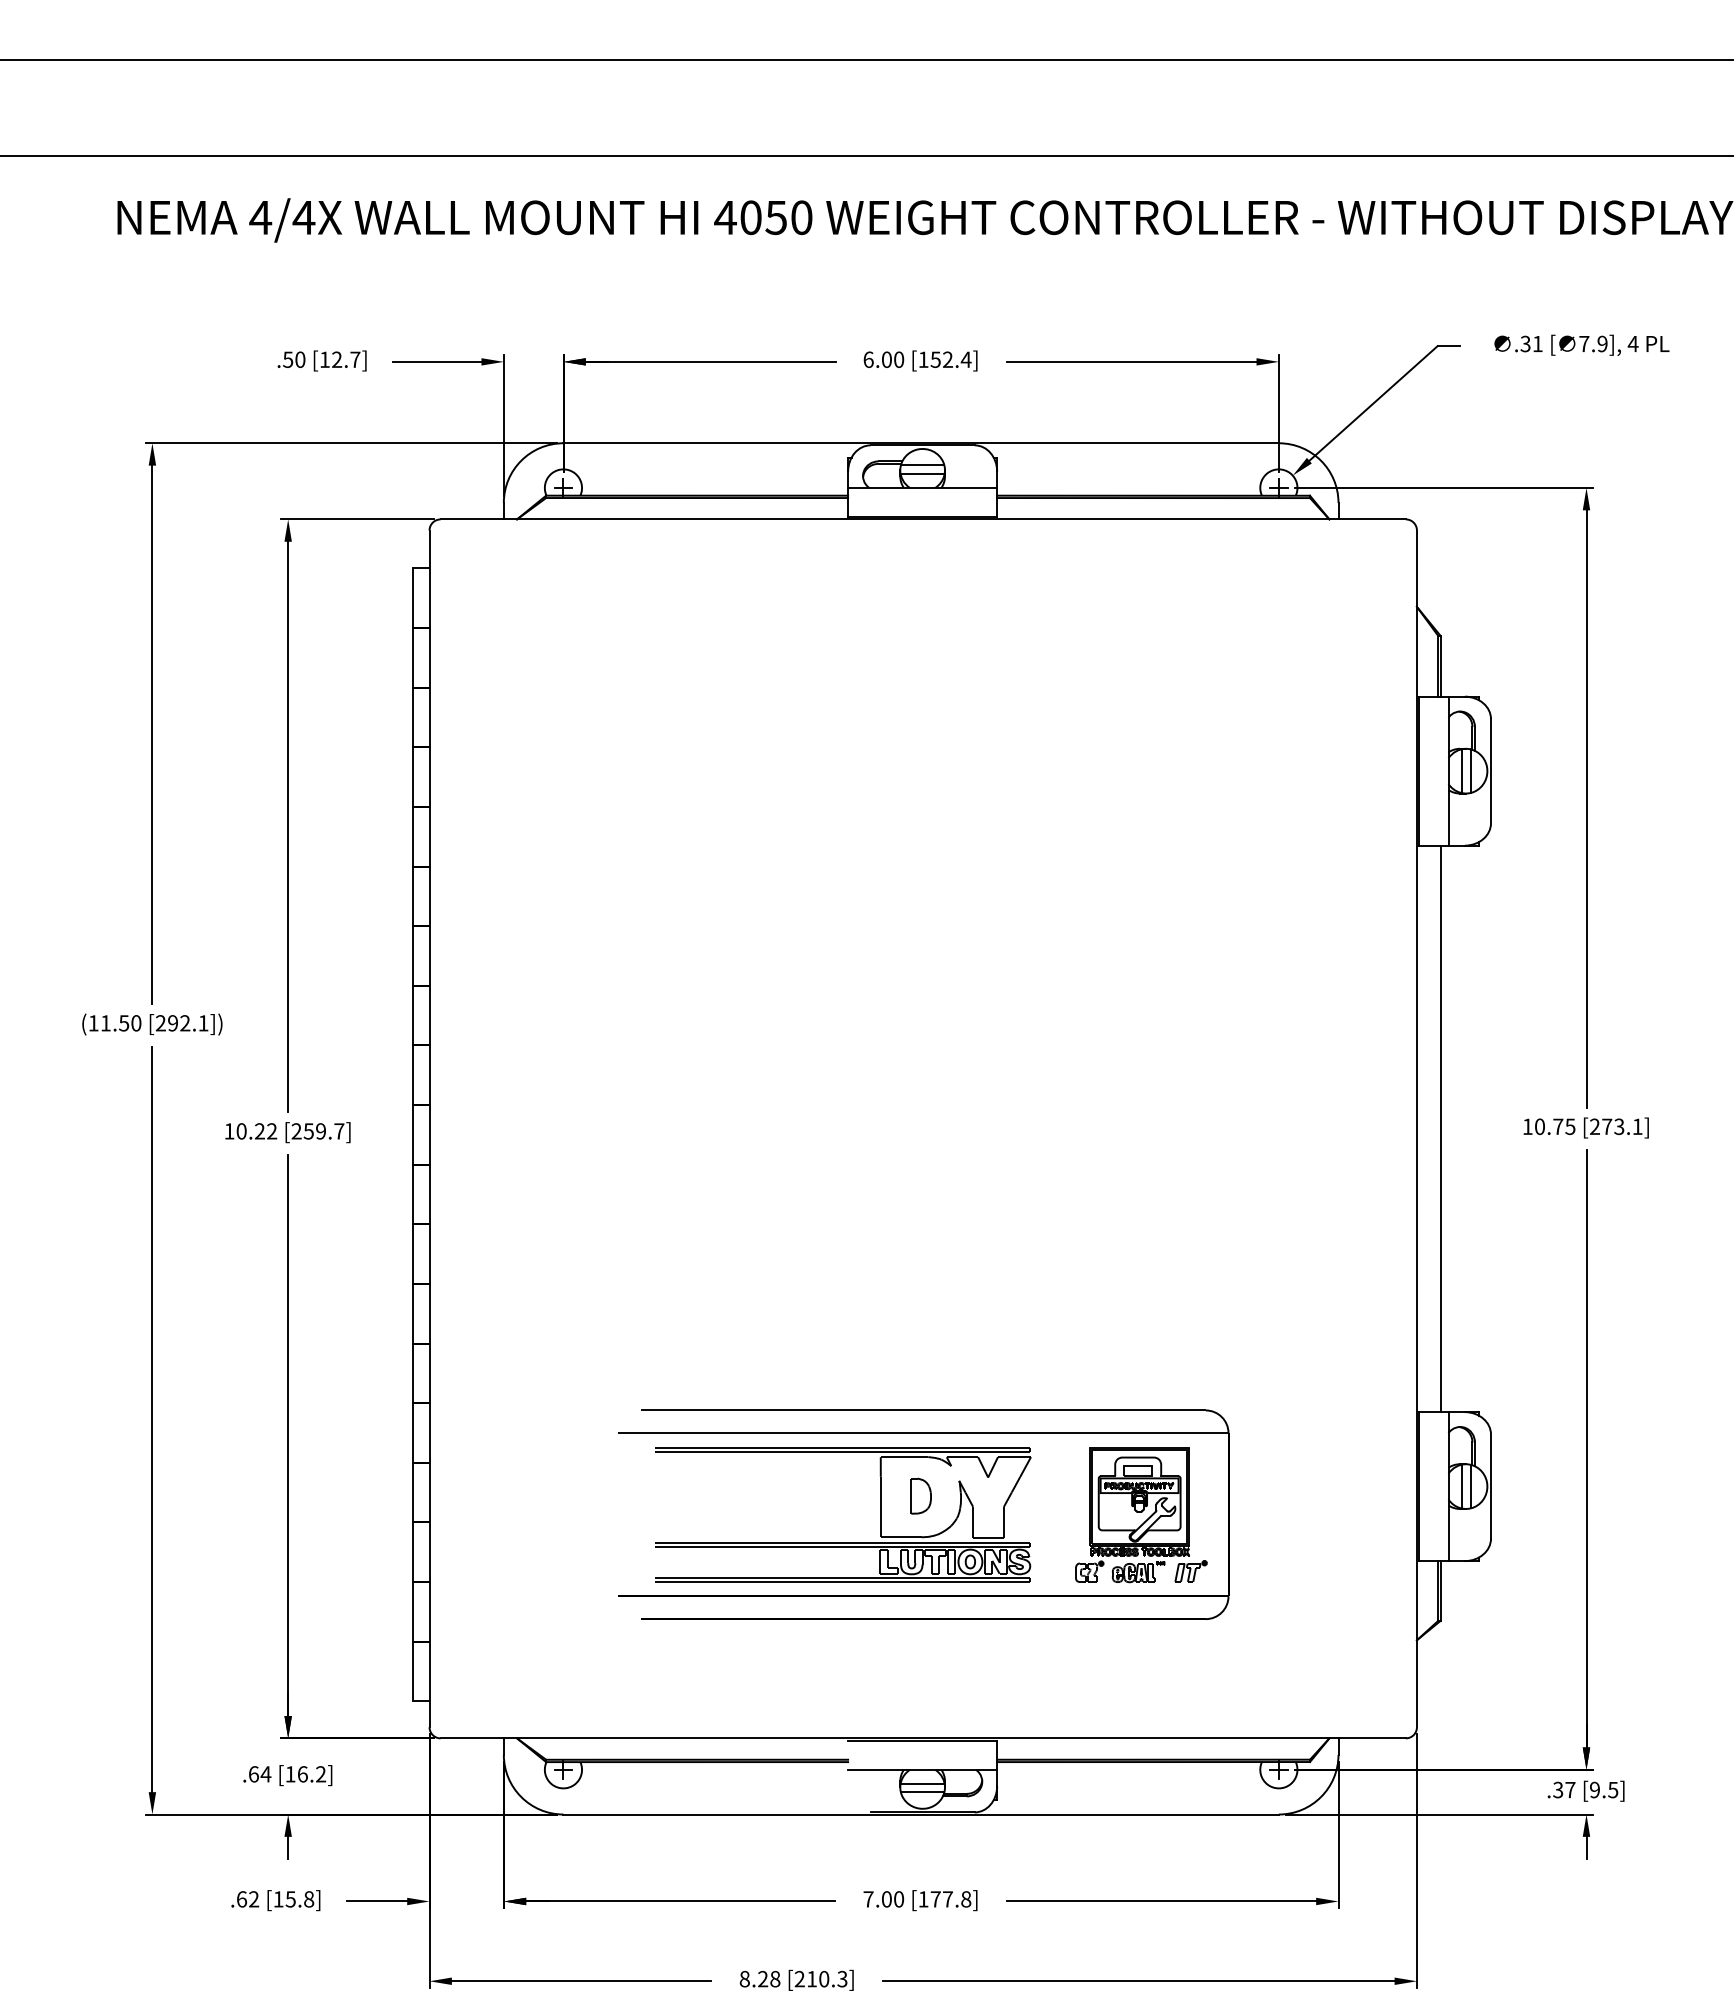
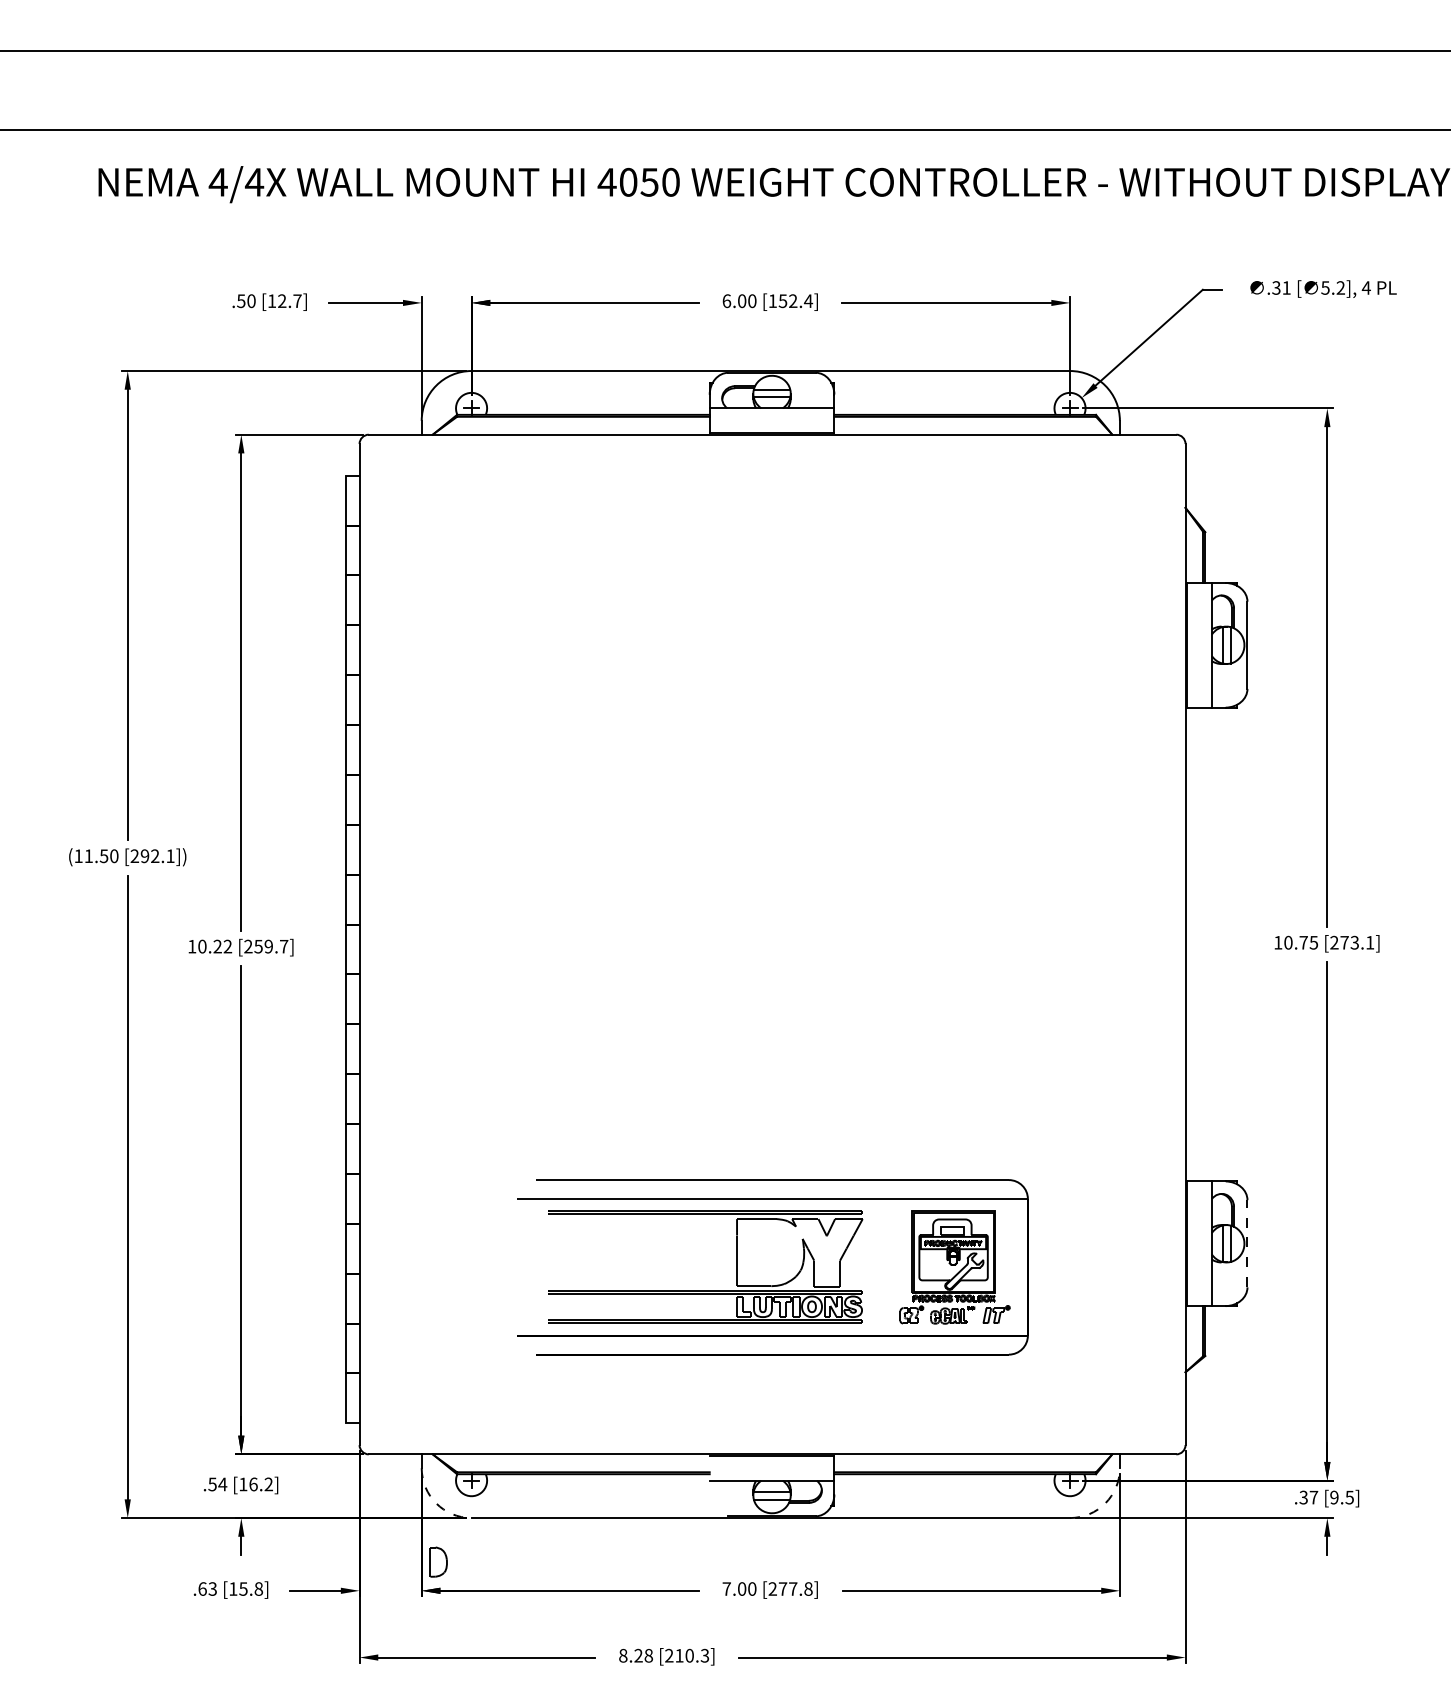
text: (1593, 344) -> (1333, 288), 7.9], -> 5.2],
line: (1440, 1128) -> (1205, 944), removed
line: (1491, 1486) -> (1247, 1243), solid -> dashed
part: (920, 1495) -> (438, 1561), moved
text: (253, 1774) -> (212, 1484), .64 -> .54
arc: (521, 1797) -> (436, 1503), solid -> dashed
arc: (1321, 1797) -> (1105, 1503), solid -> dashed
text: (254, 1899) -> (213, 1589), .62 -> .63
text: (923, 1899) -> (772, 1589), [177.8] -> [277.8]

